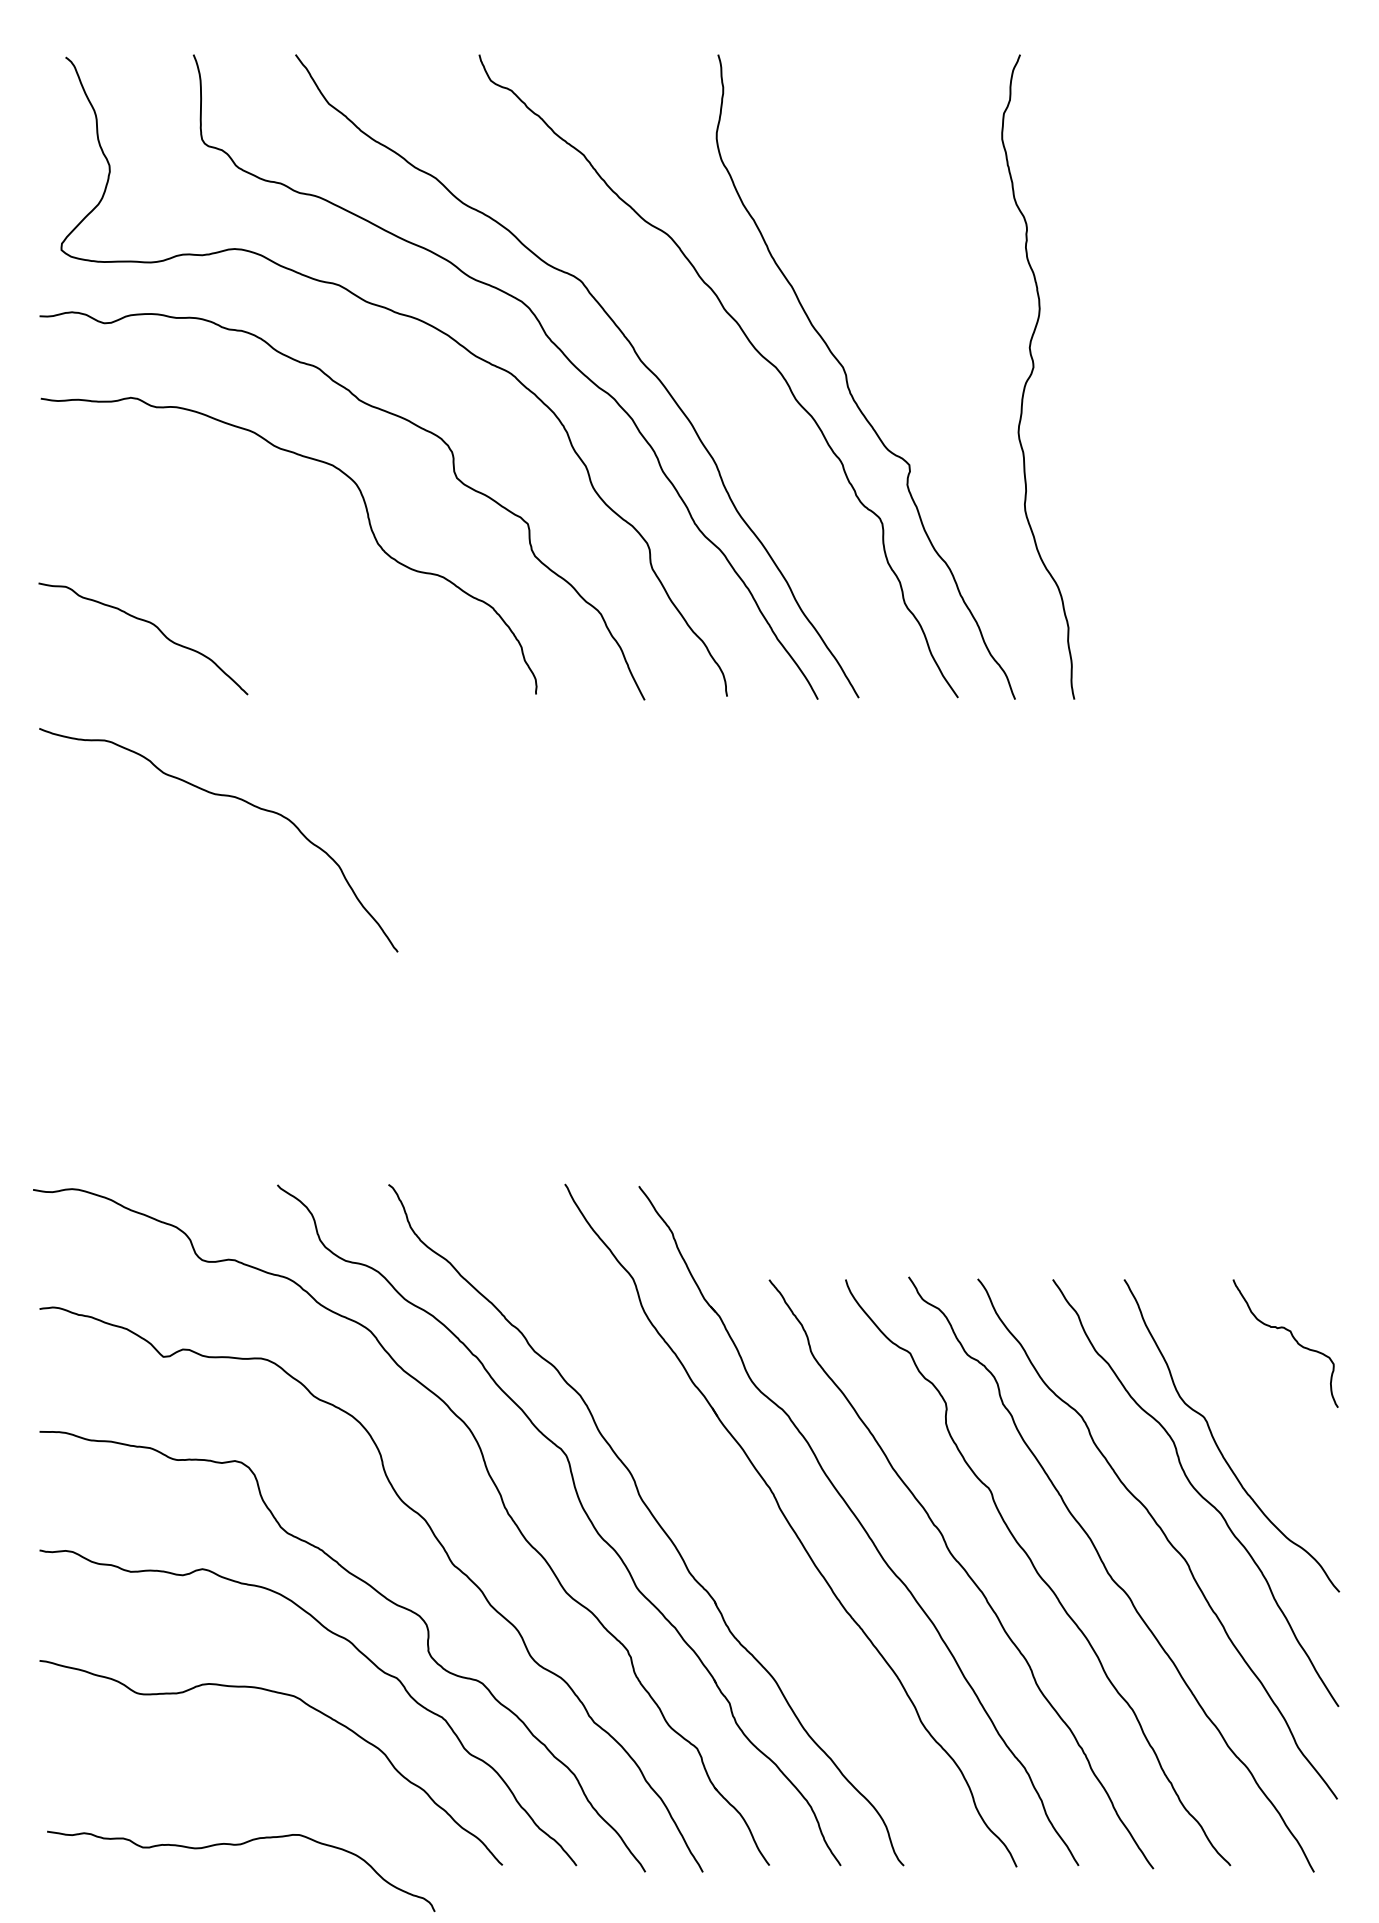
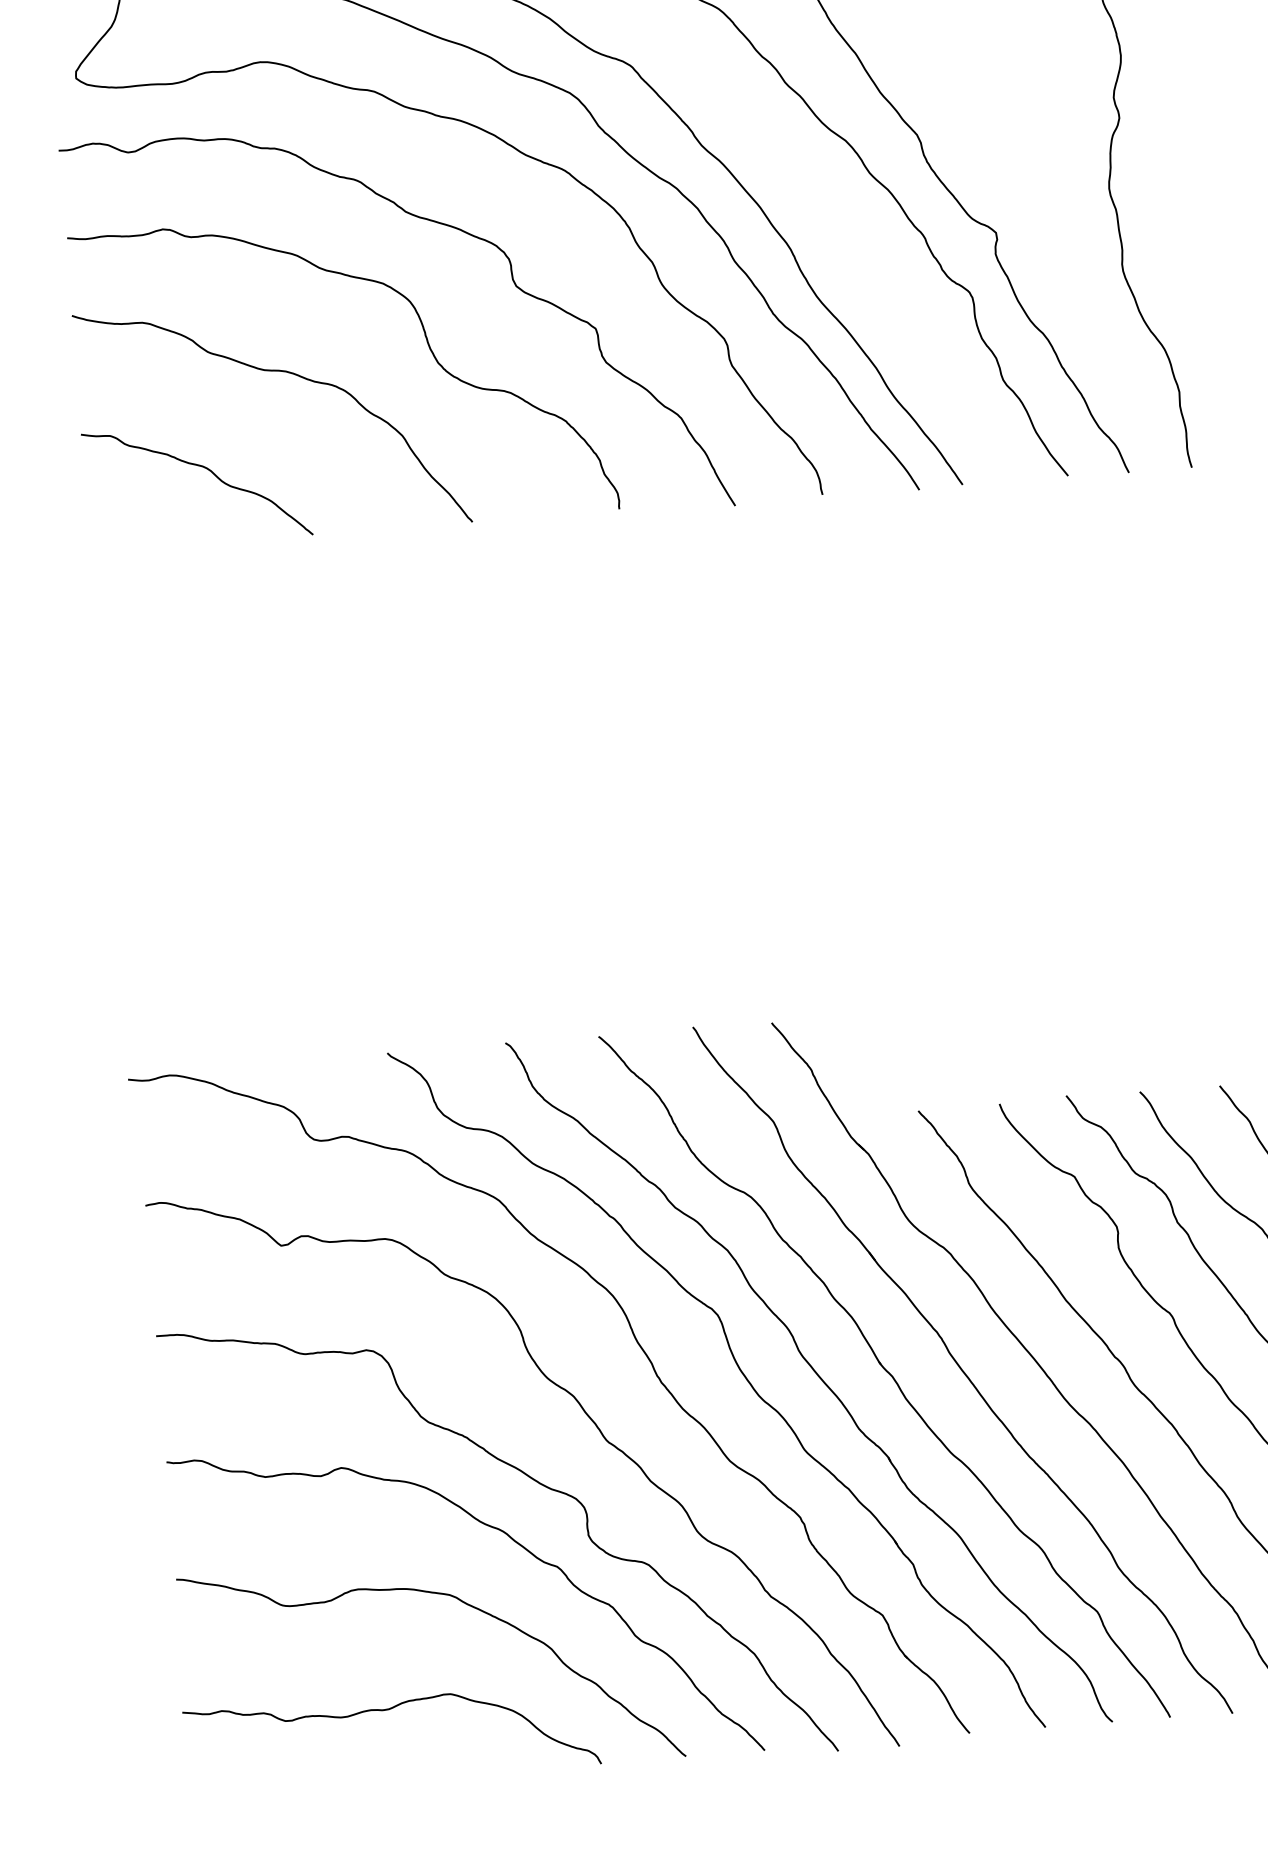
curve: (222, 796) -> (272, 371), moved
part: (716, 1525) -> (883, 1376), added
curve: (240, 1845) -> (389, 1710), moved

